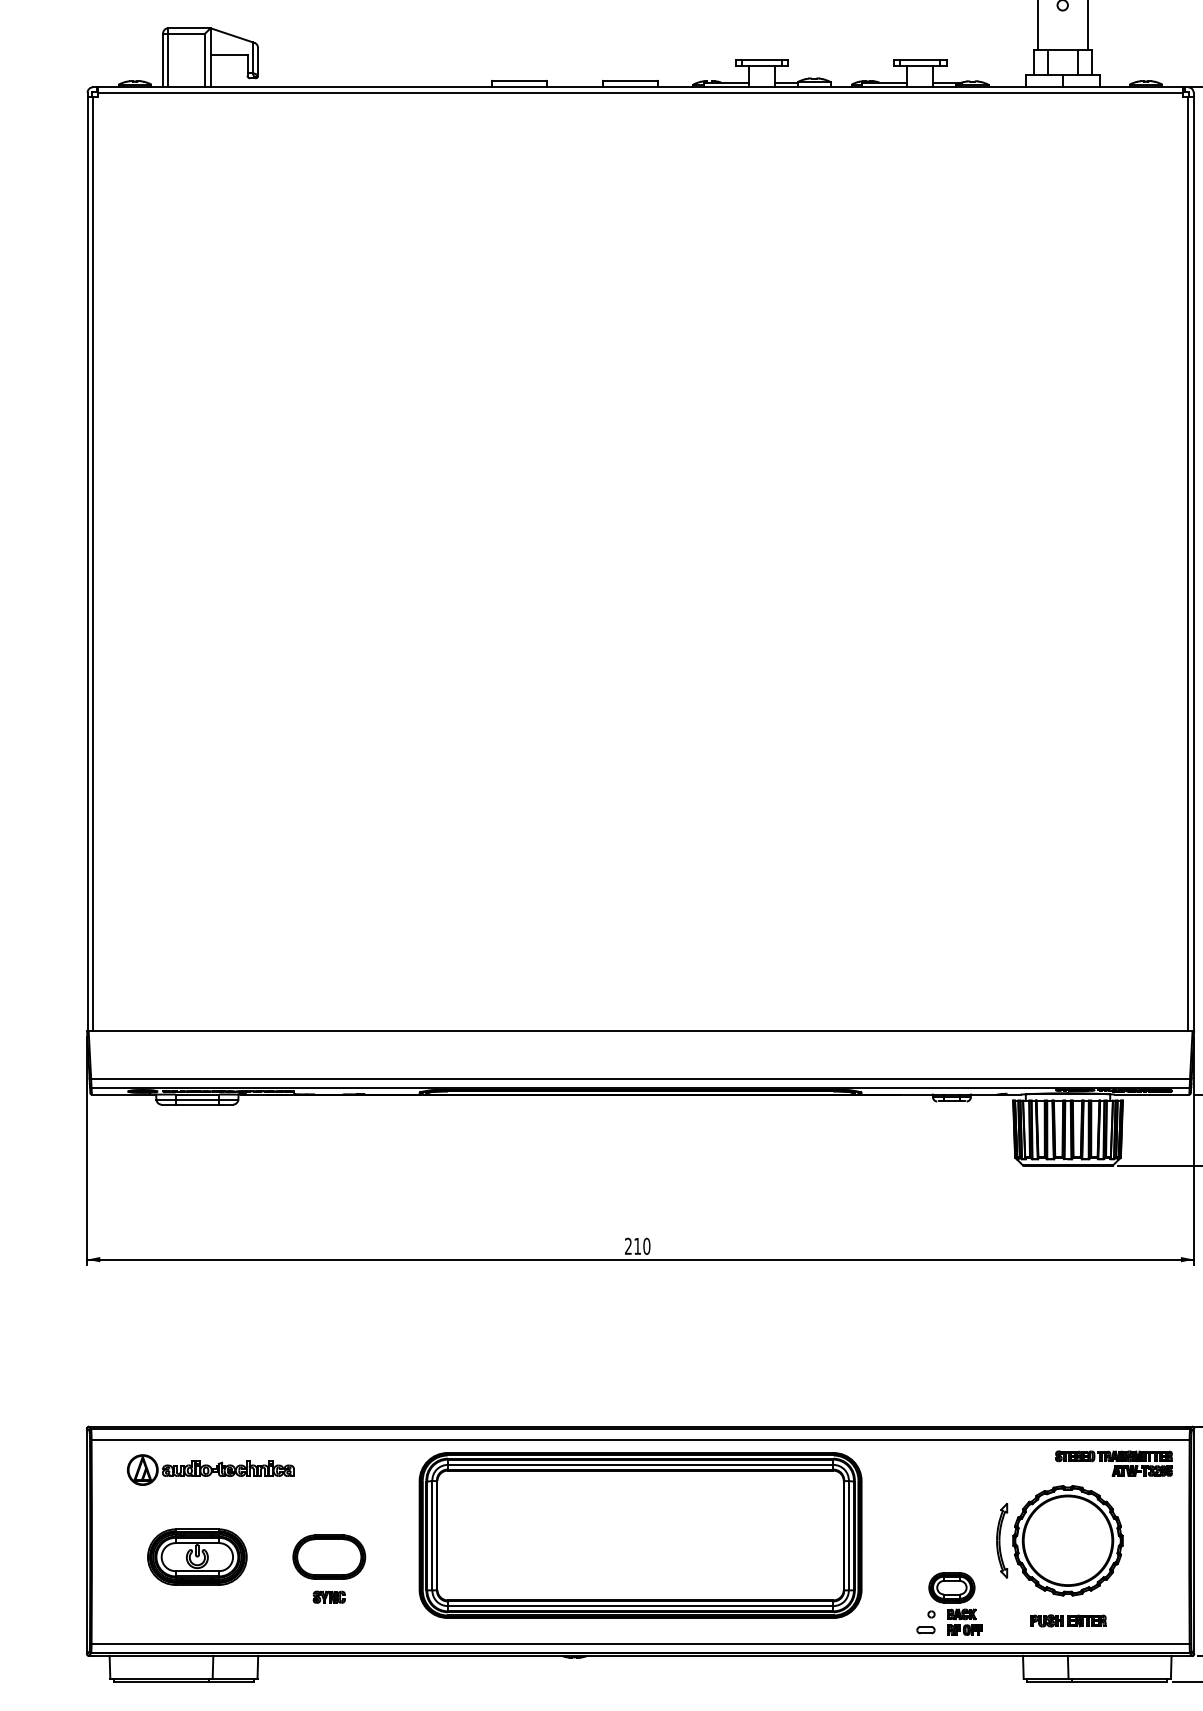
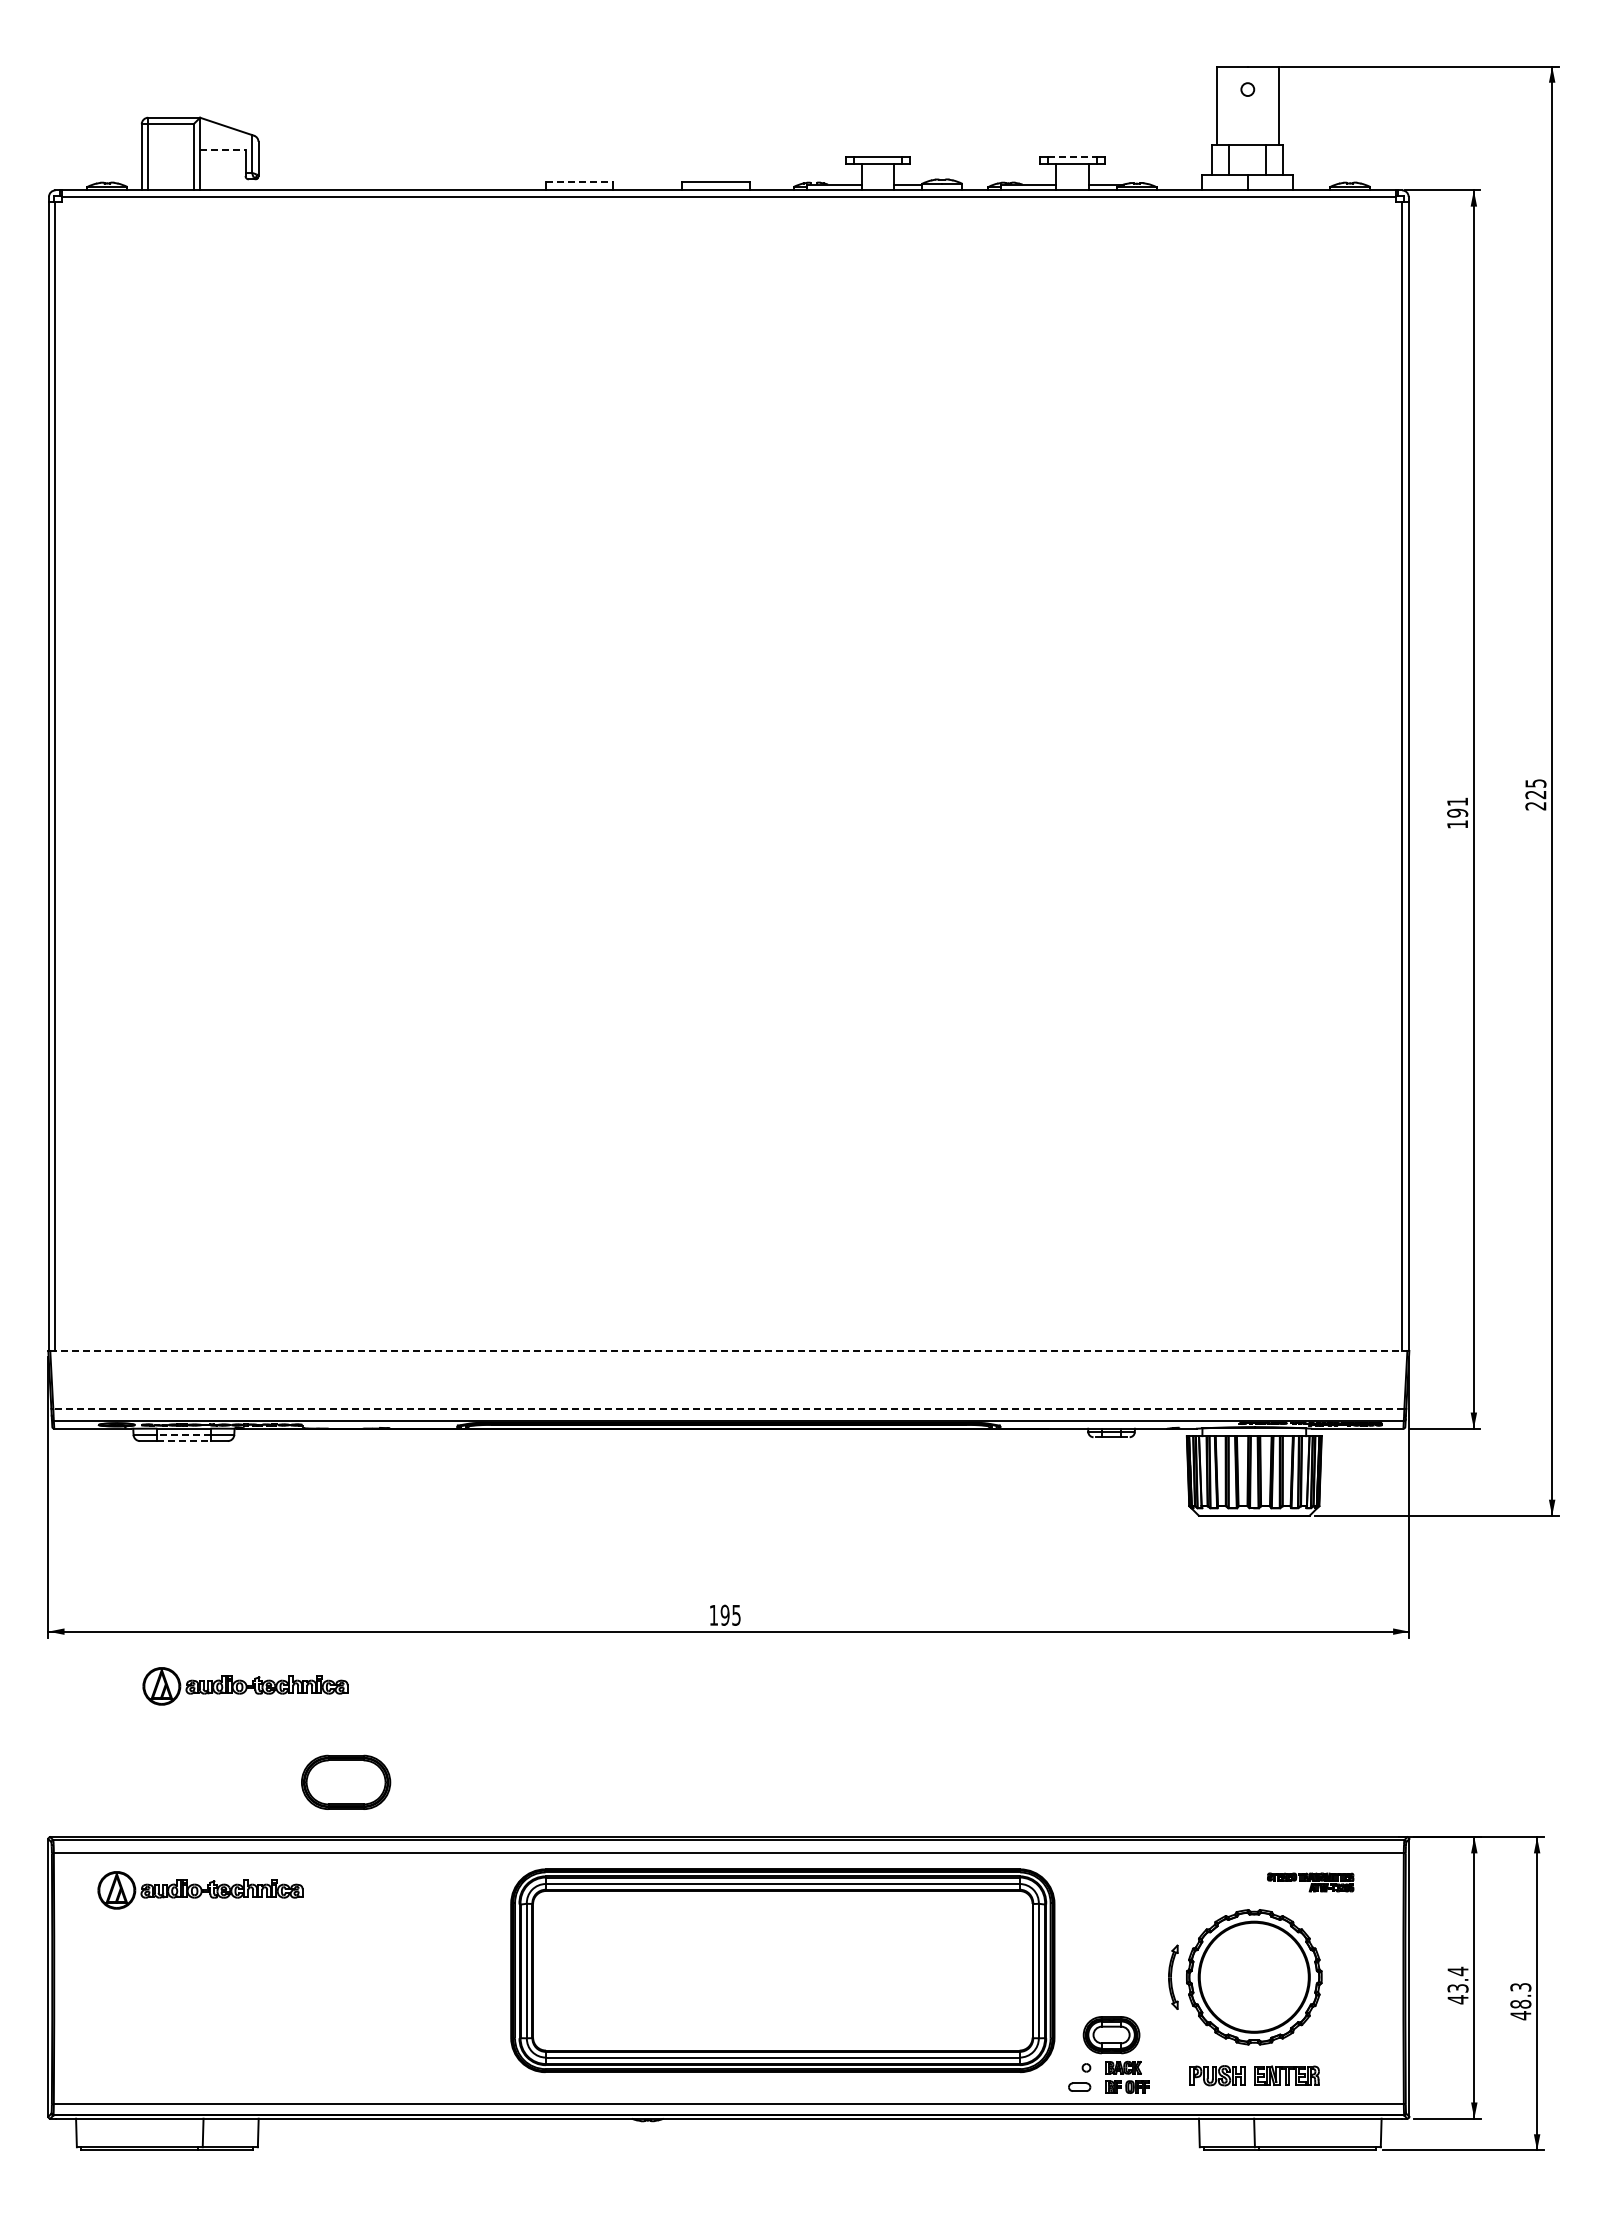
line: (228, 54) -> (222, 150), solid -> dashed
line: (920, 60) -> (1073, 157), solid -> dashed
line: (519, 80) -> (579, 182), solid -> dashed
line: (640, 1030) -> (728, 1350), solid -> dashed
line: (640, 1078) -> (728, 1409), solid -> dashed
line: (197, 1099) -> (183, 1434), solid -> dashed
line: (197, 1104) -> (183, 1441), solid -> dashed
text: (637, 1245) -> (724, 1614), 210 -> 195
part: (247, 1304) -> (245, 1686), added
part: (1113, 1463) -> (1310, 1882), size x0.6
part: (640, 1535) -> (782, 1970), moved
part: (1002, 1540) -> (1173, 1977), size x0.7
part: (329, 1556) -> (346, 1781), moved
part: (197, 1557) -> (183, 1997), removed
part: (329, 1597) -> (346, 2046), removed
part: (1068, 1620) -> (1254, 2075), size x1.4

